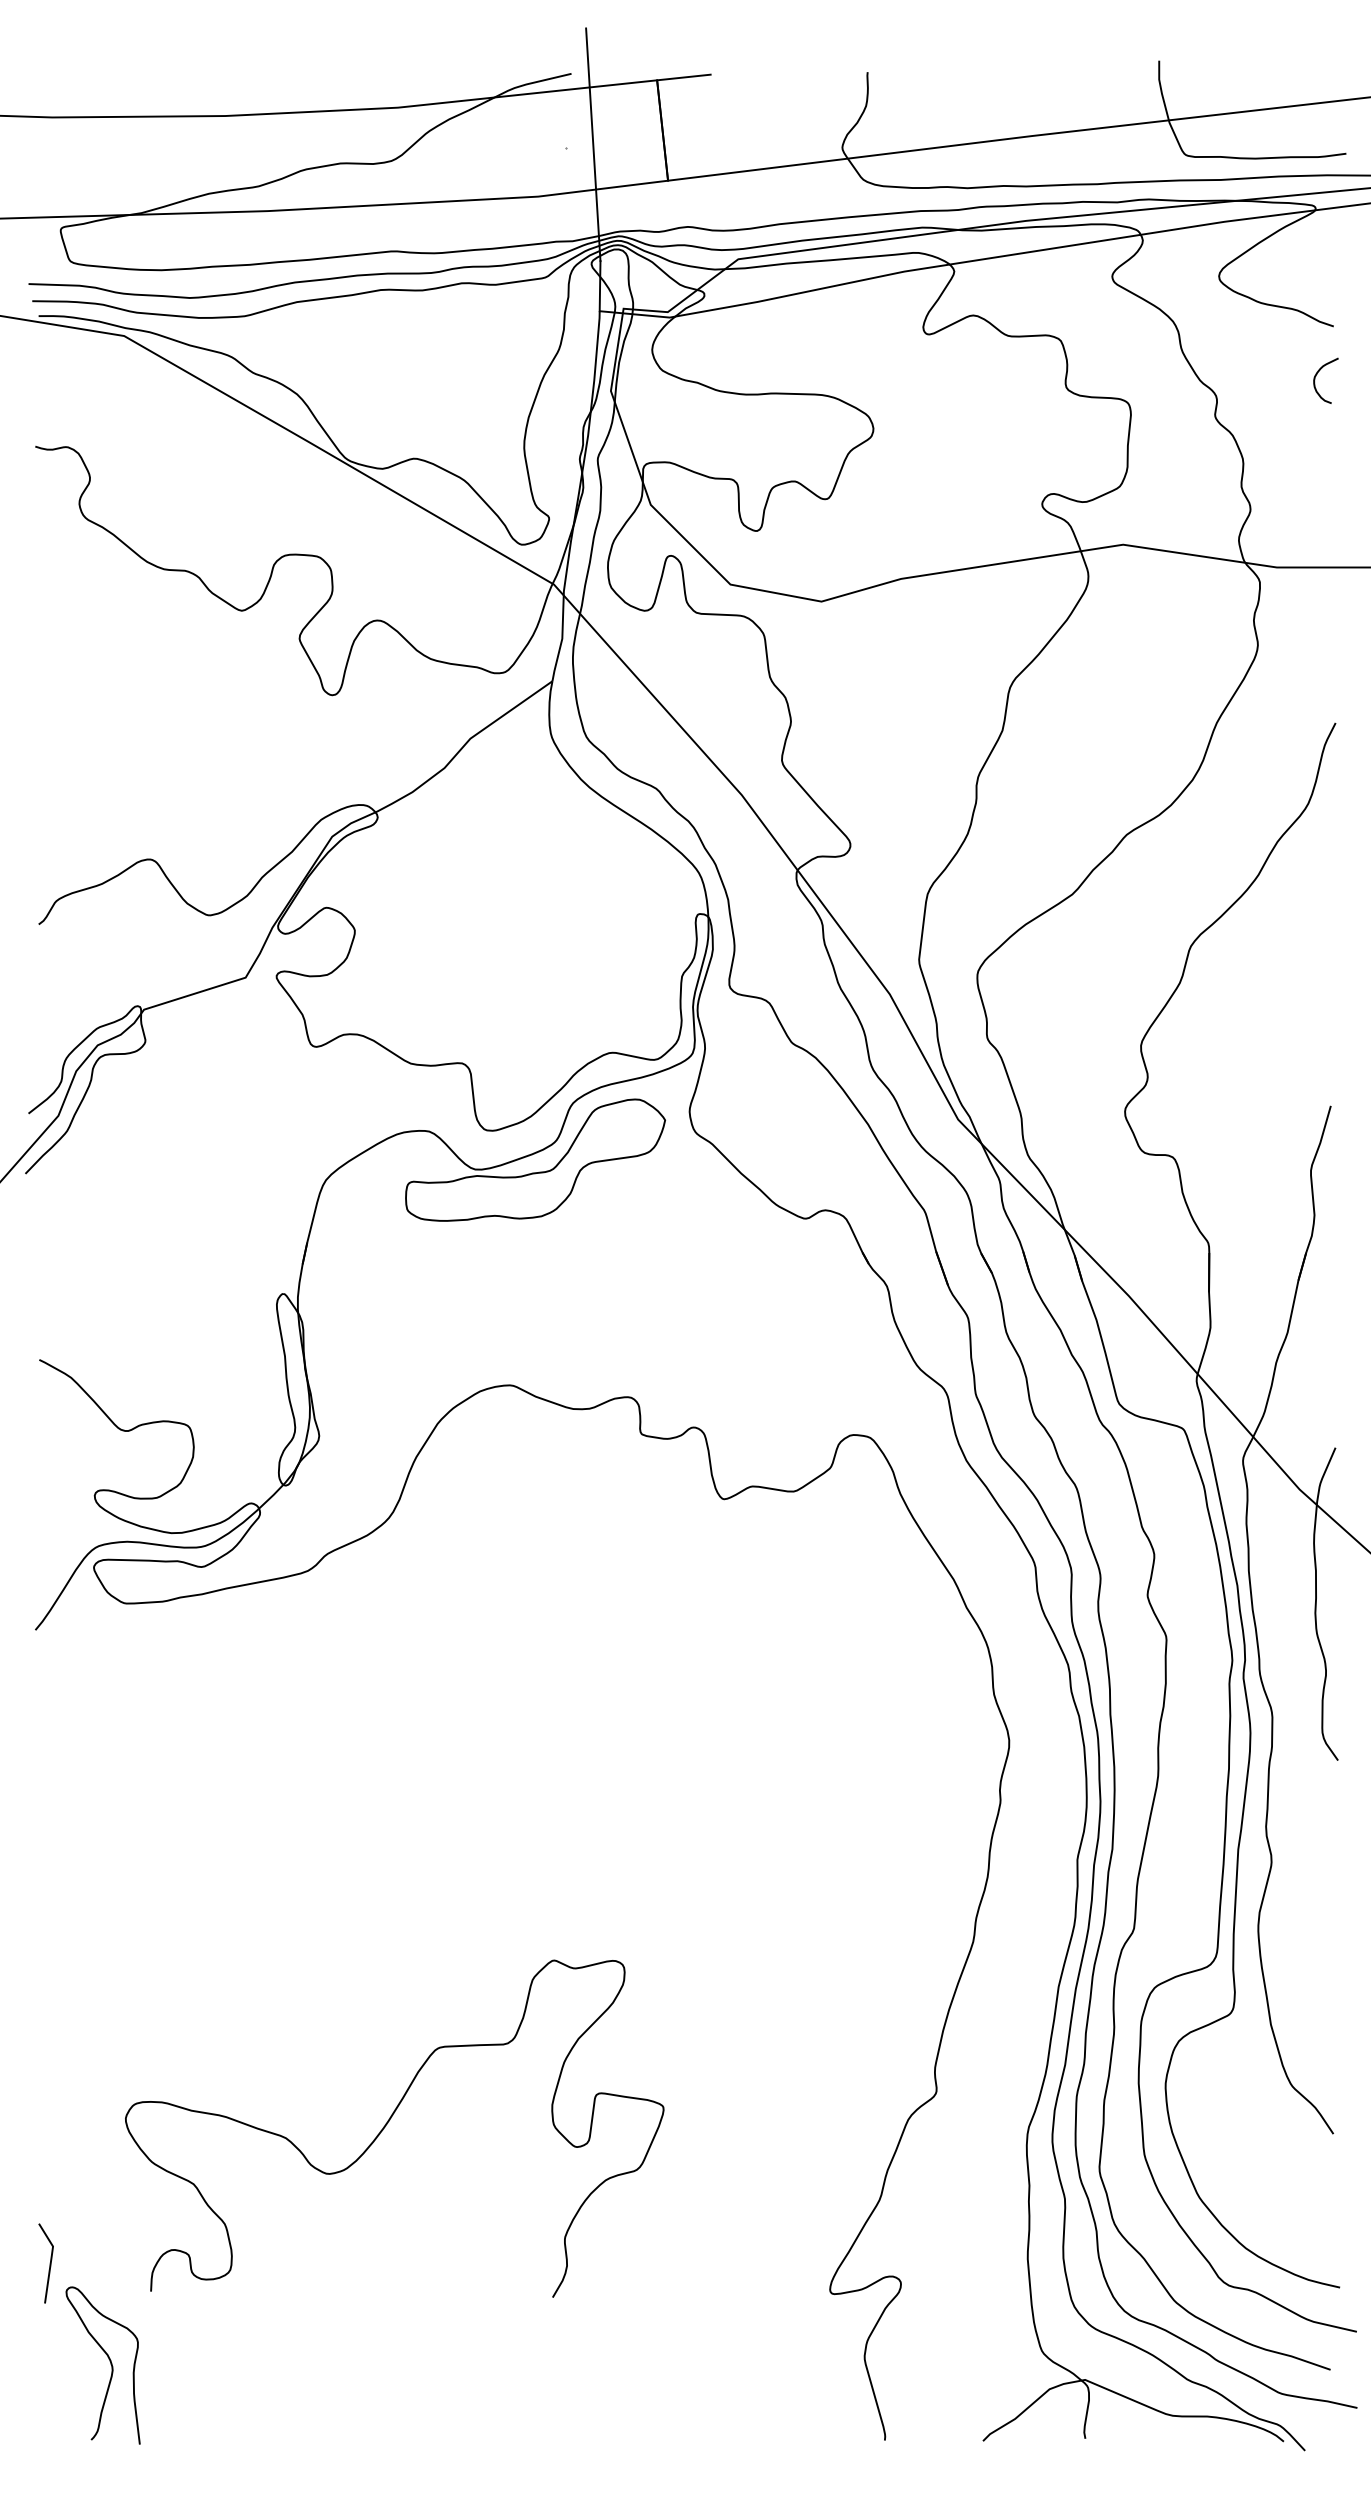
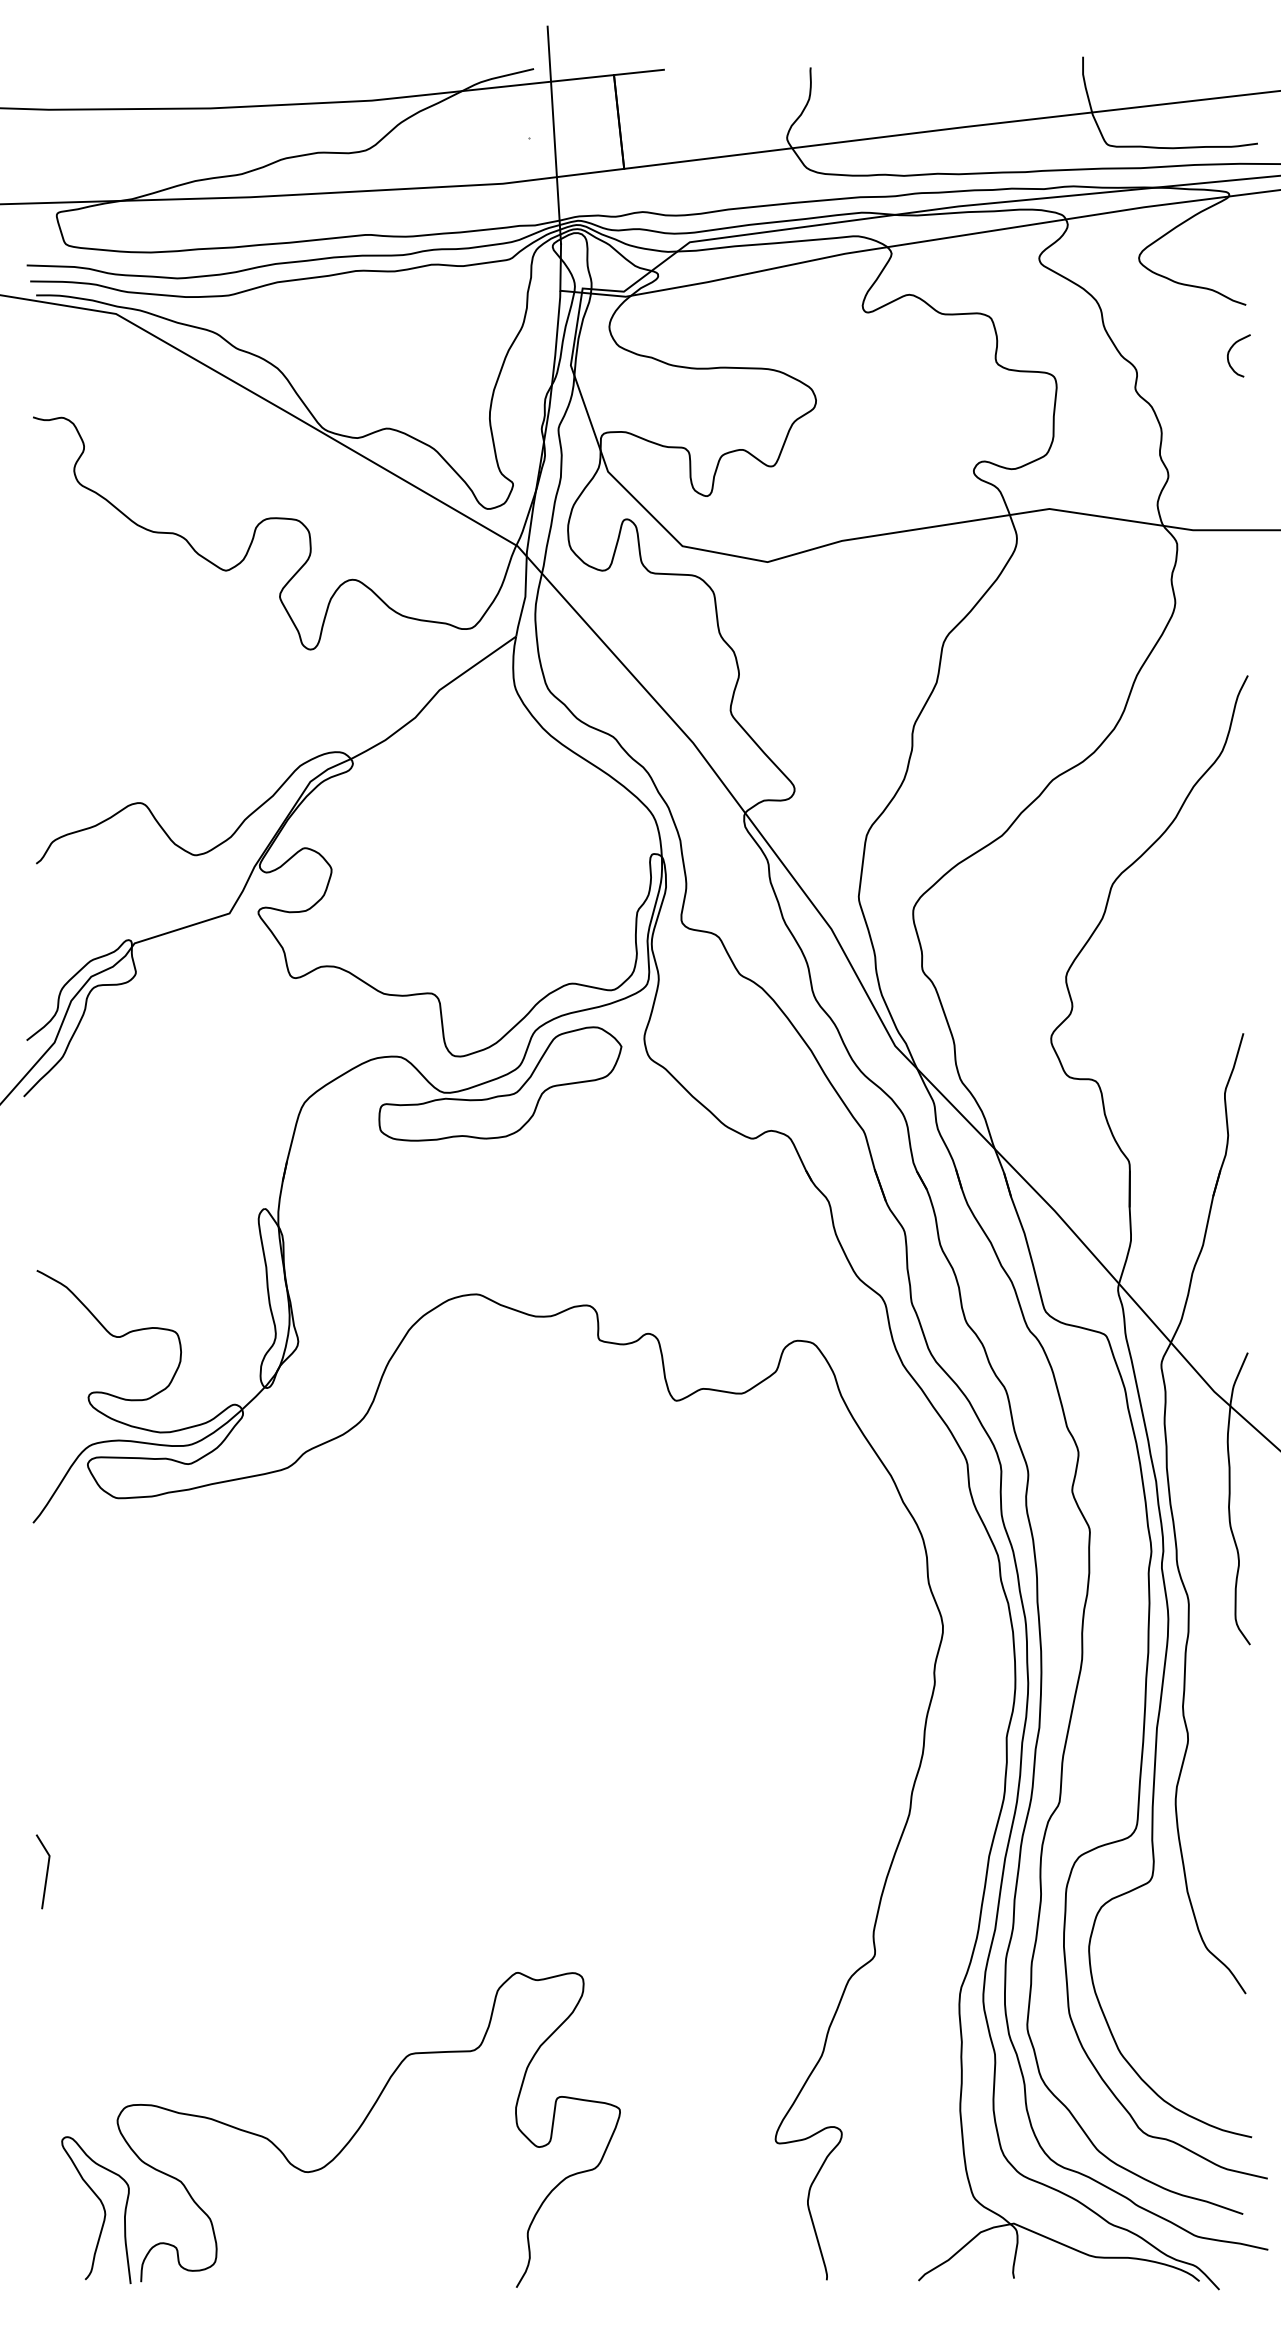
curve: (387, 2123) -> (362, 2125), moved
line: (49, 2263) -> (46, 1871), moved

